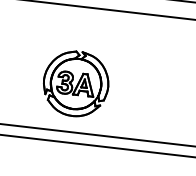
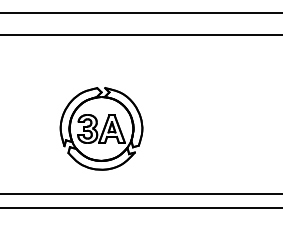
part: (76, 83) -> (101, 128), moved

